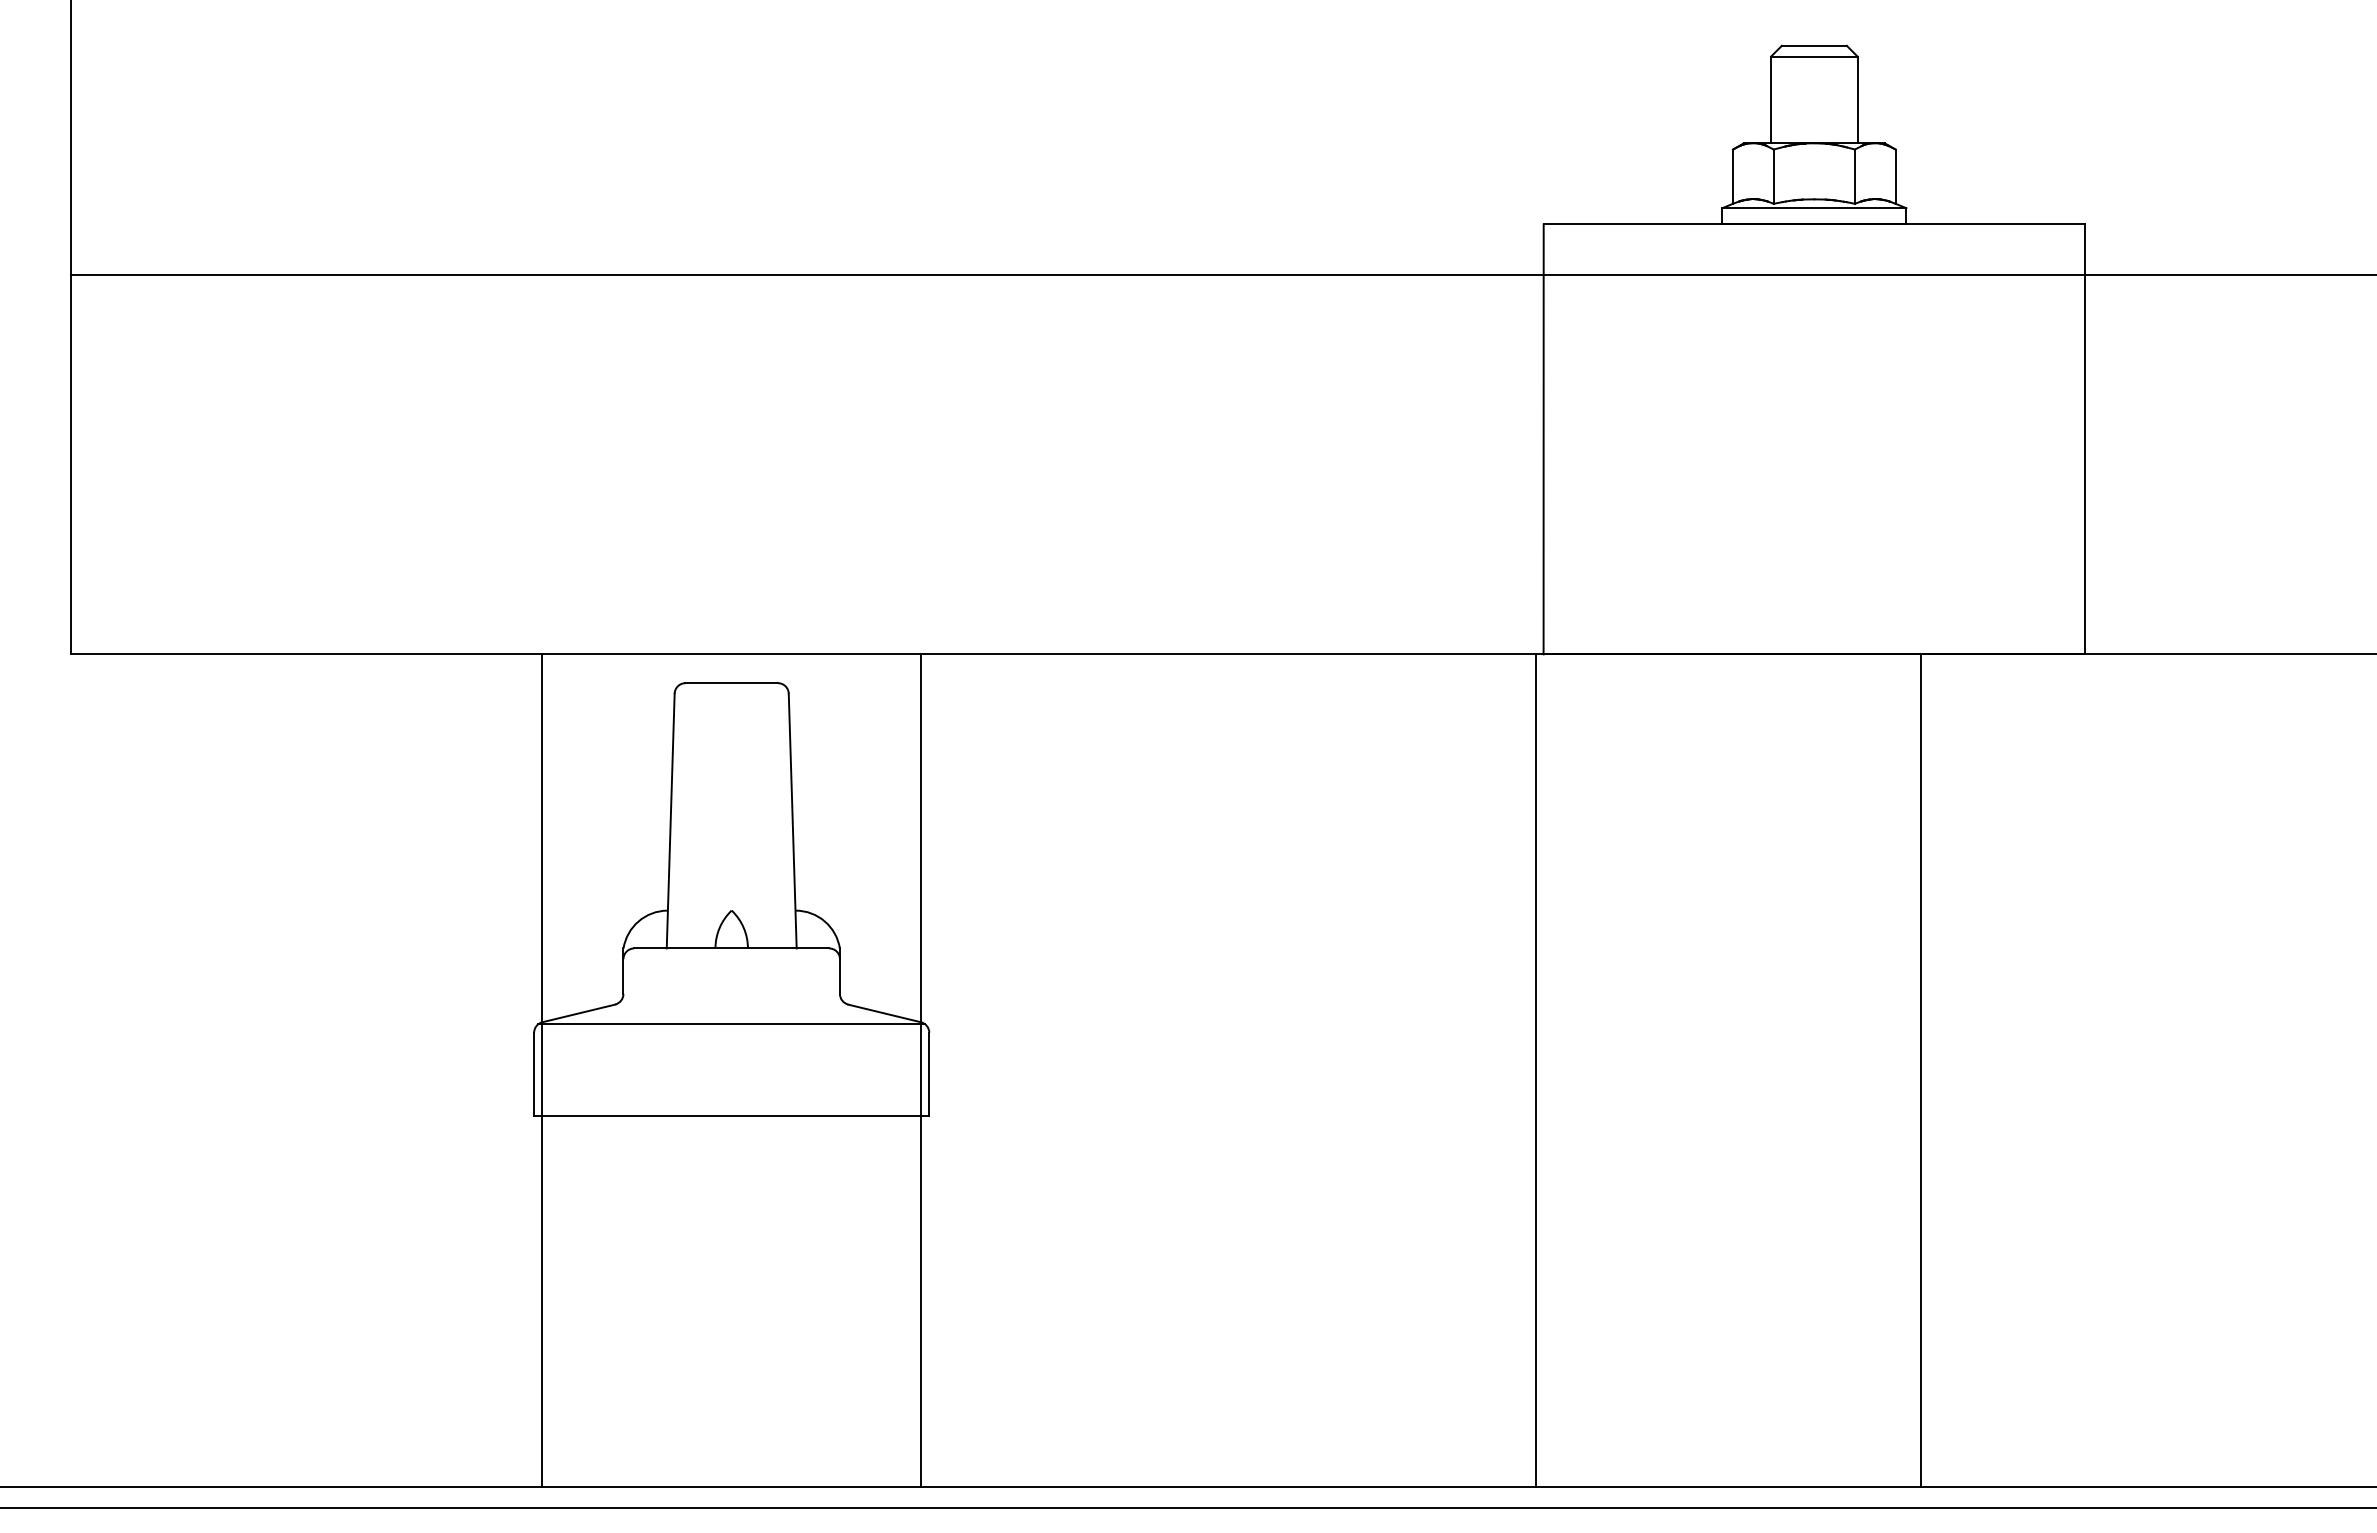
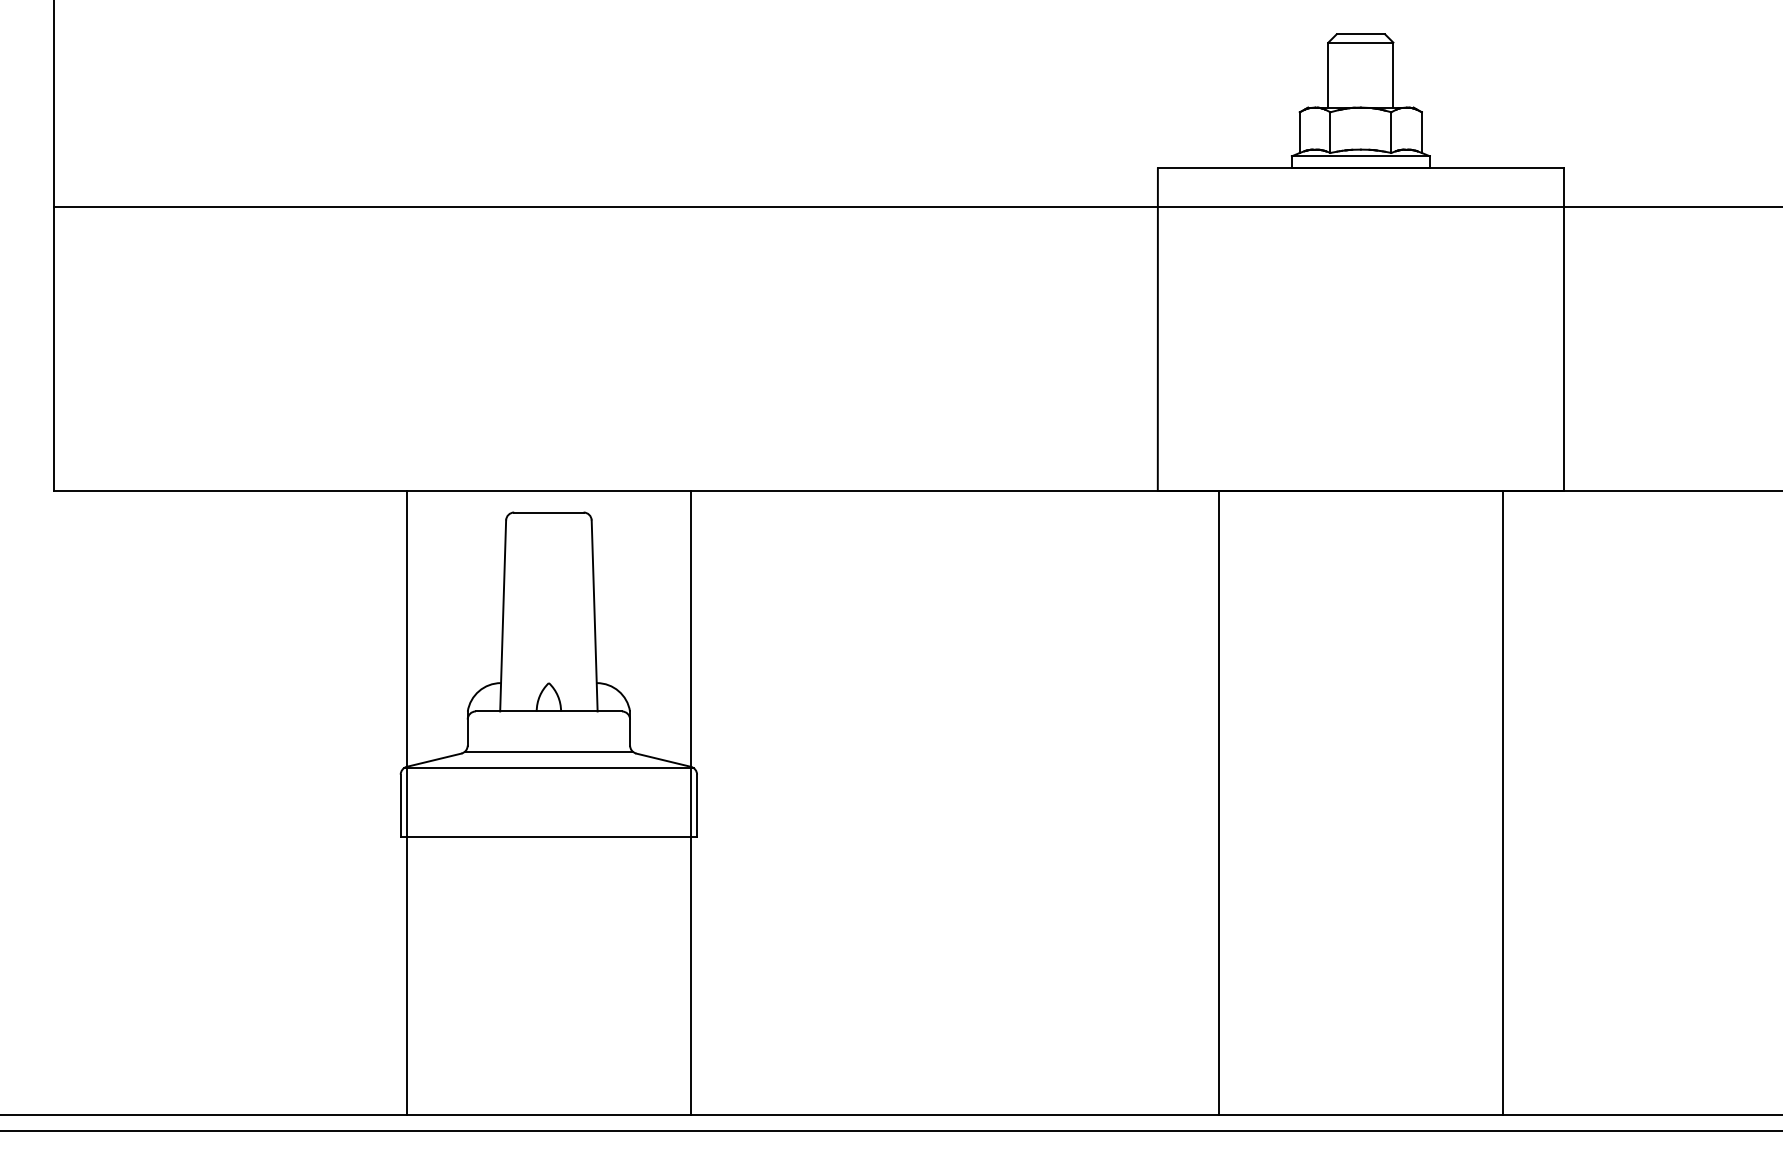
line: (731, 1002) -> (548, 752), added
line: (1535, 1070) -> (1218, 803), moved
line: (1920, 1070) -> (1502, 803), moved

